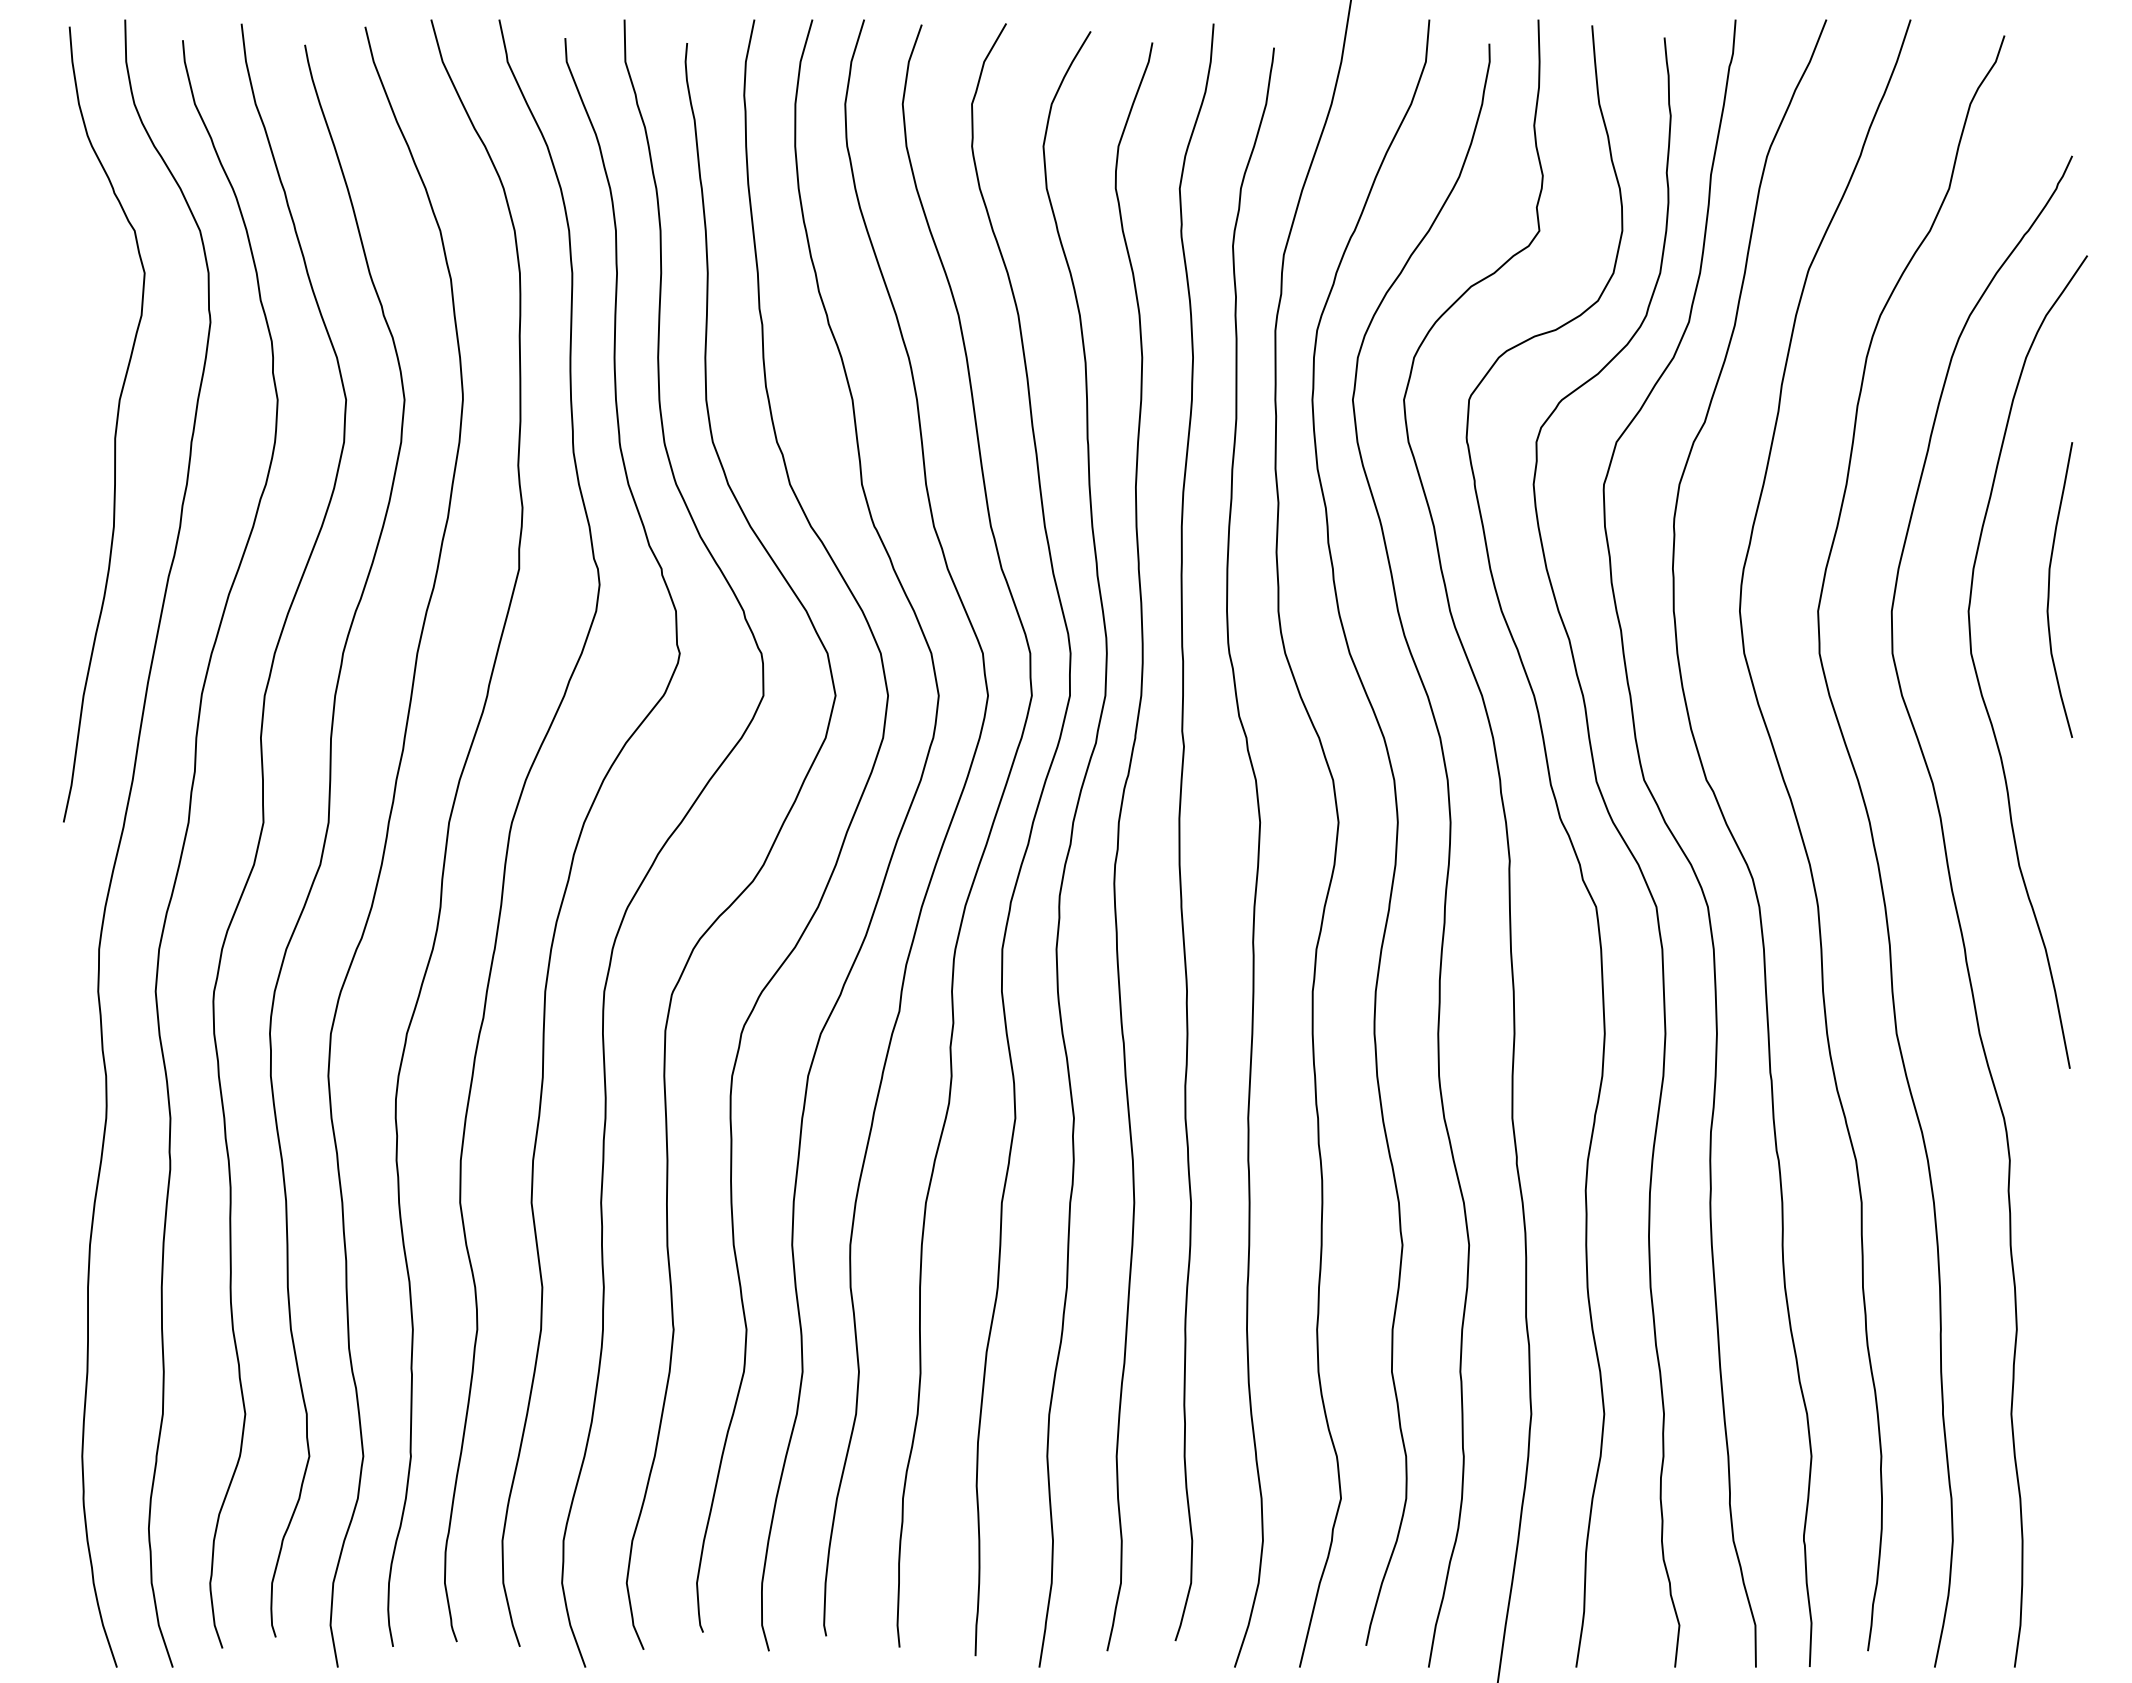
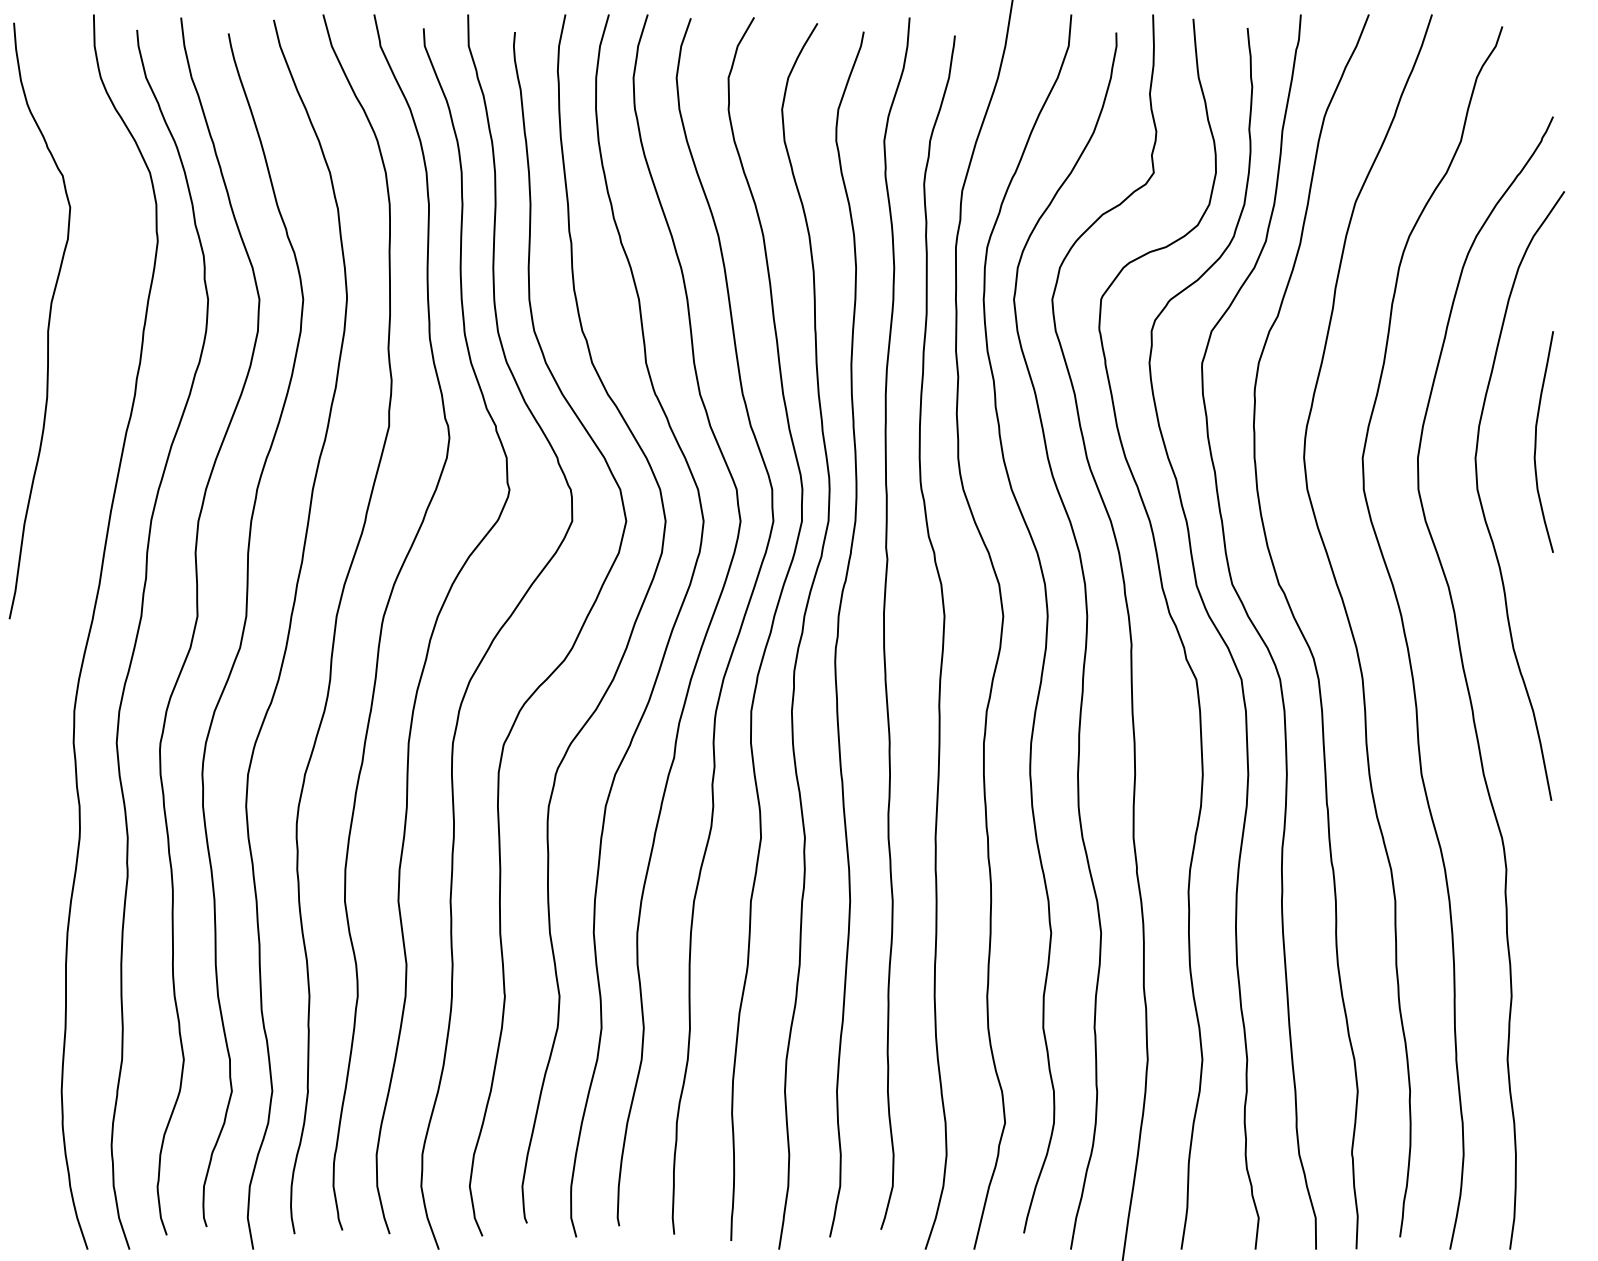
curve: (115, 424) -> (48, 320), moved

